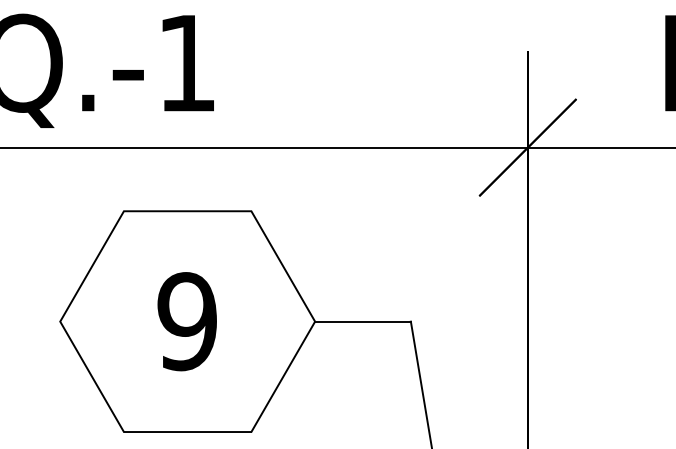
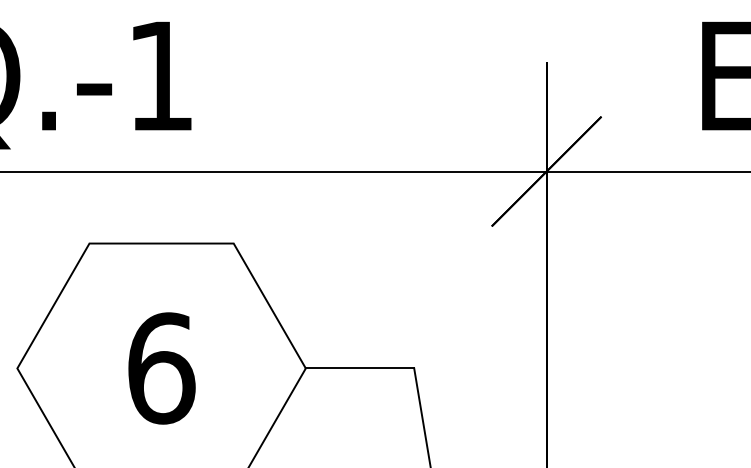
text: (187, 321) -> (161, 368), 9 -> 6

